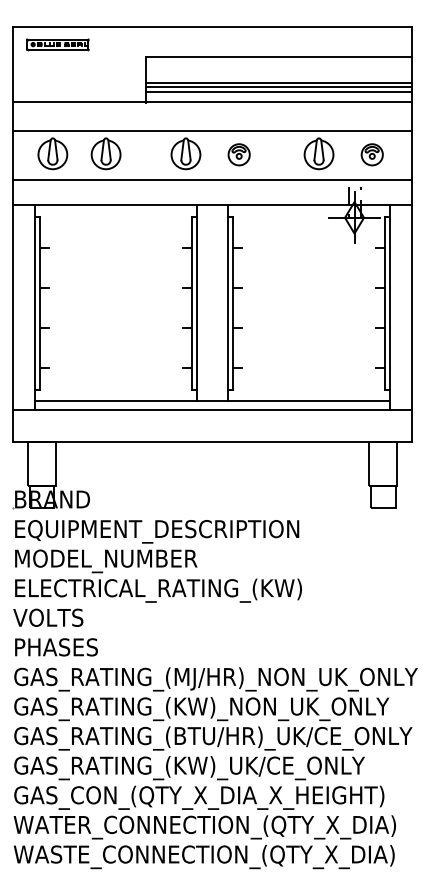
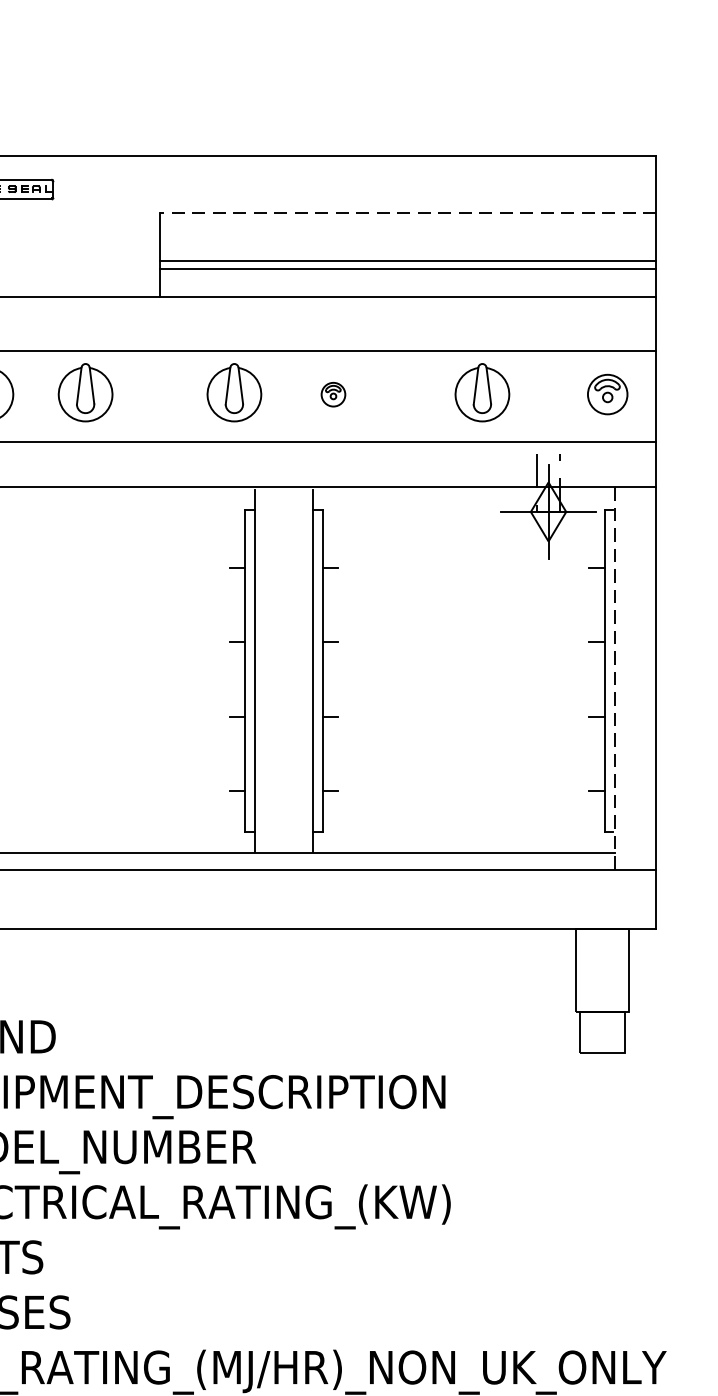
line: (278, 57) -> (406, 213), solid -> dashed
line: (279, 92) -> (408, 278), removed
part: (238, 154) -> (332, 393), size x0.6
part: (371, 154) -> (606, 393), moved
line: (390, 307) -> (615, 679), solid -> dashed

